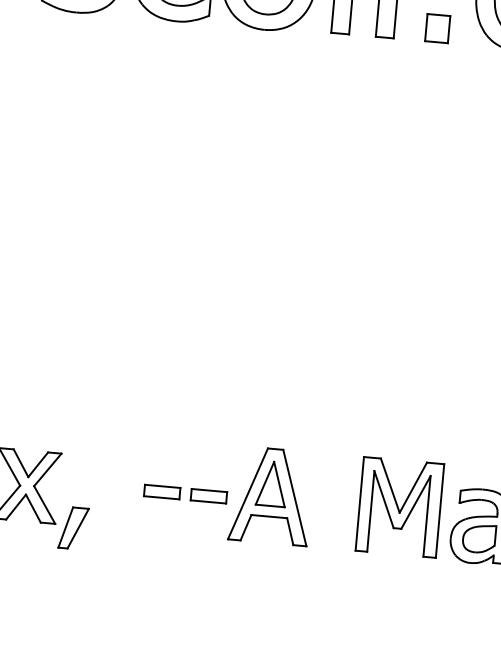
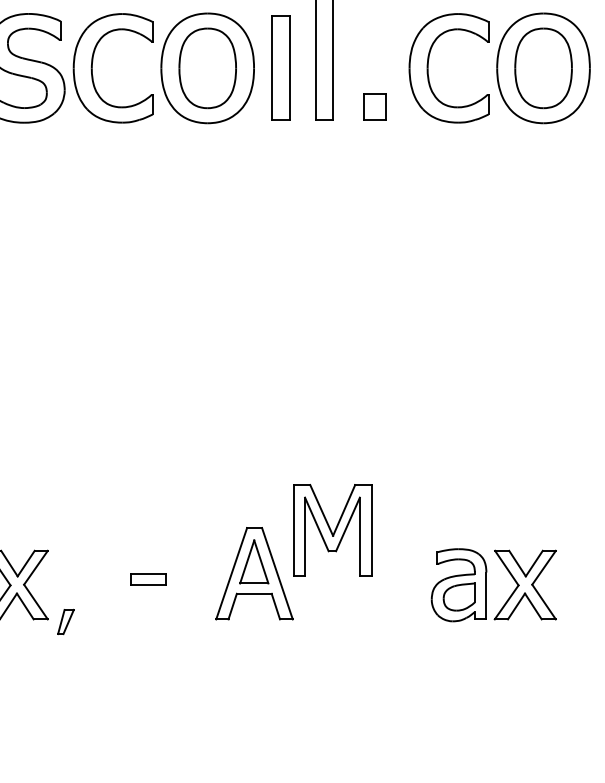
part: (208, 496) -> (193, 579), removed
part: (399, 507) -> (332, 530), moved
part: (73, 527) -> (65, 621), size x0.6

